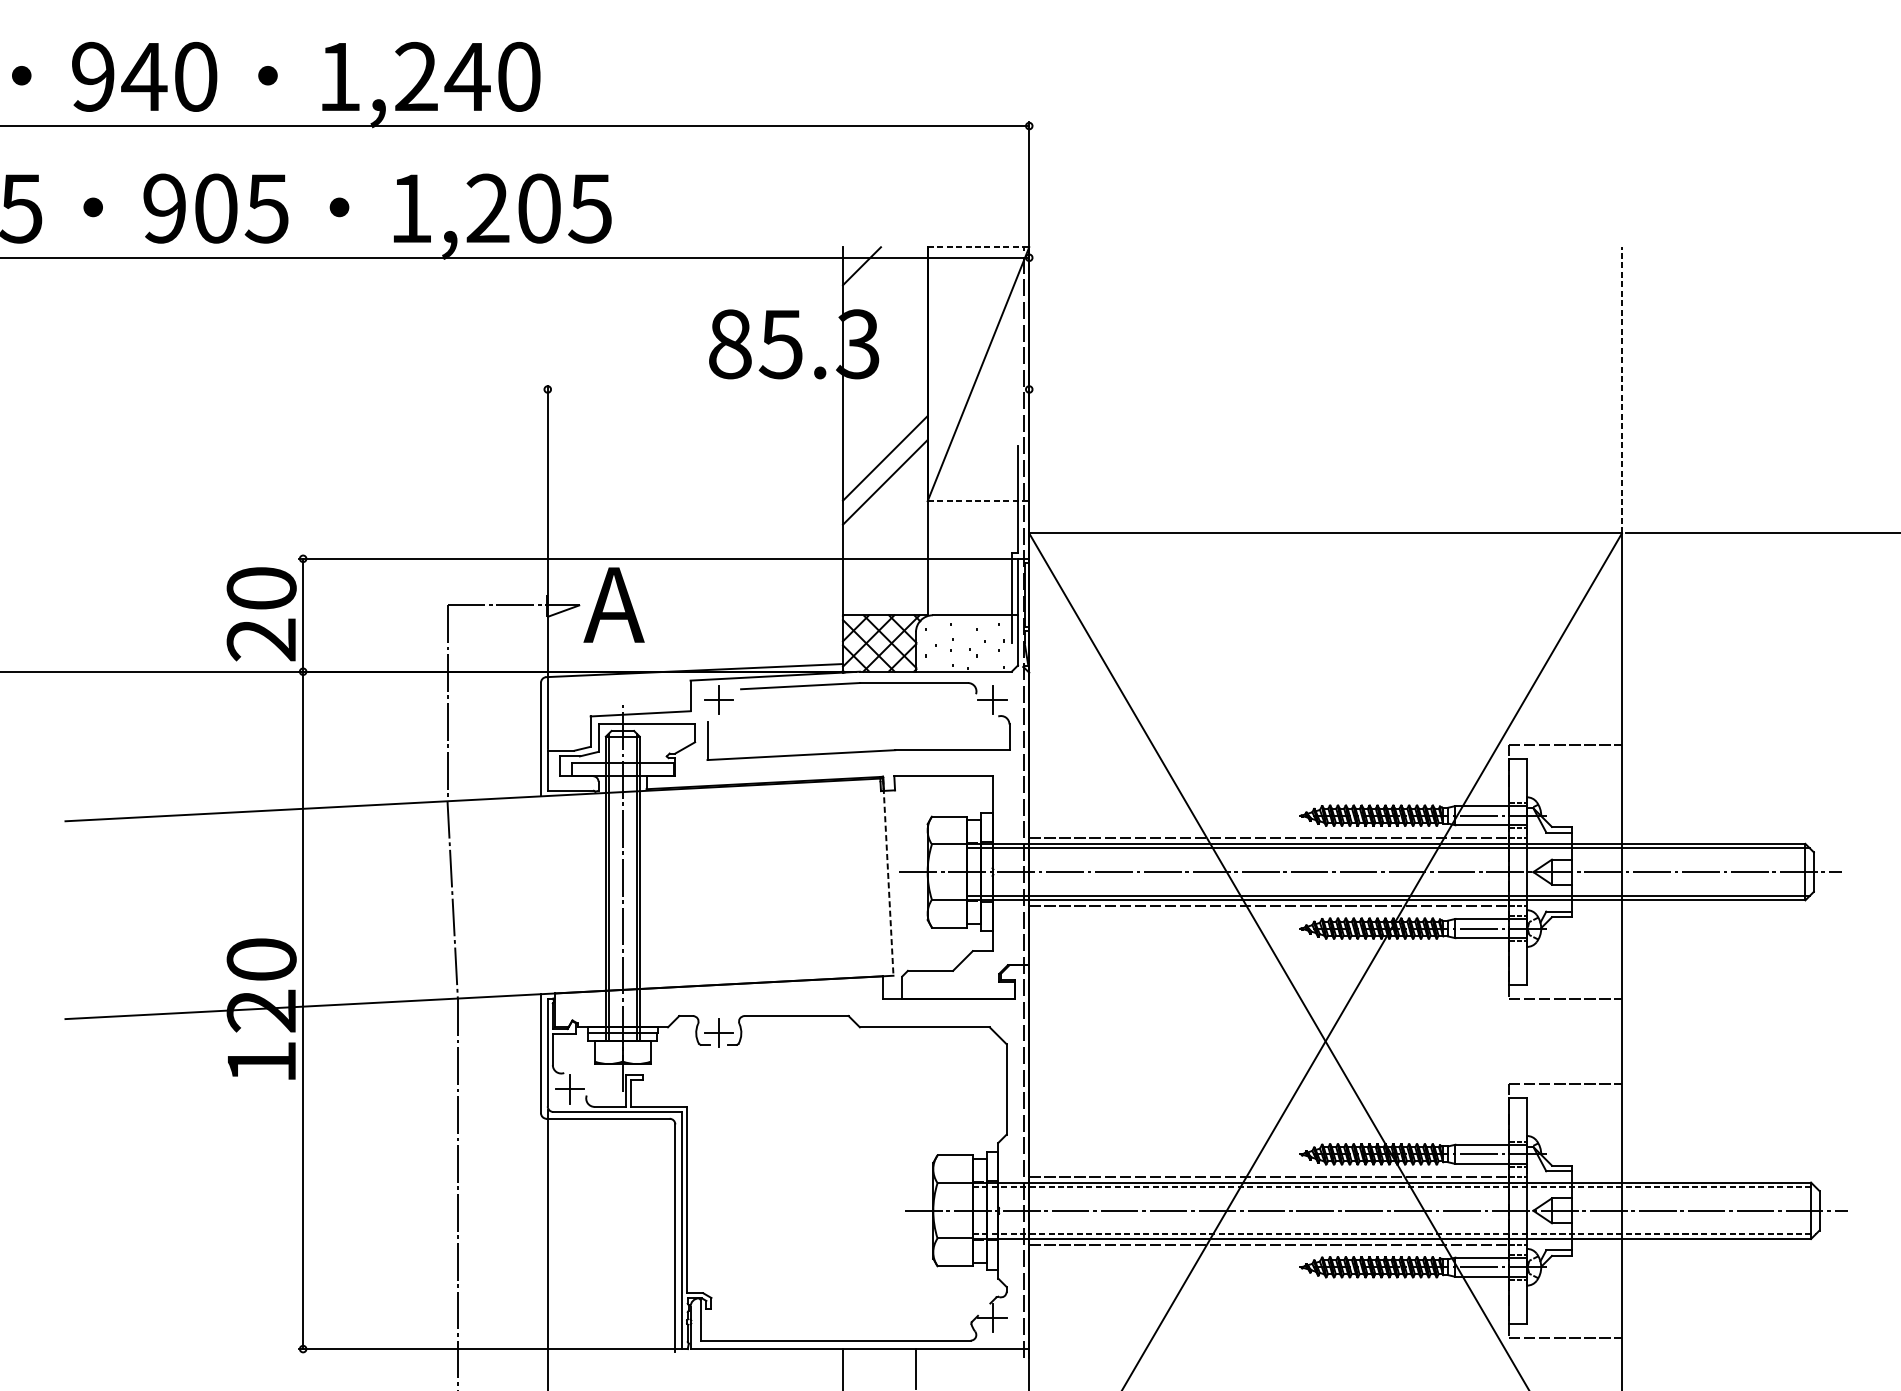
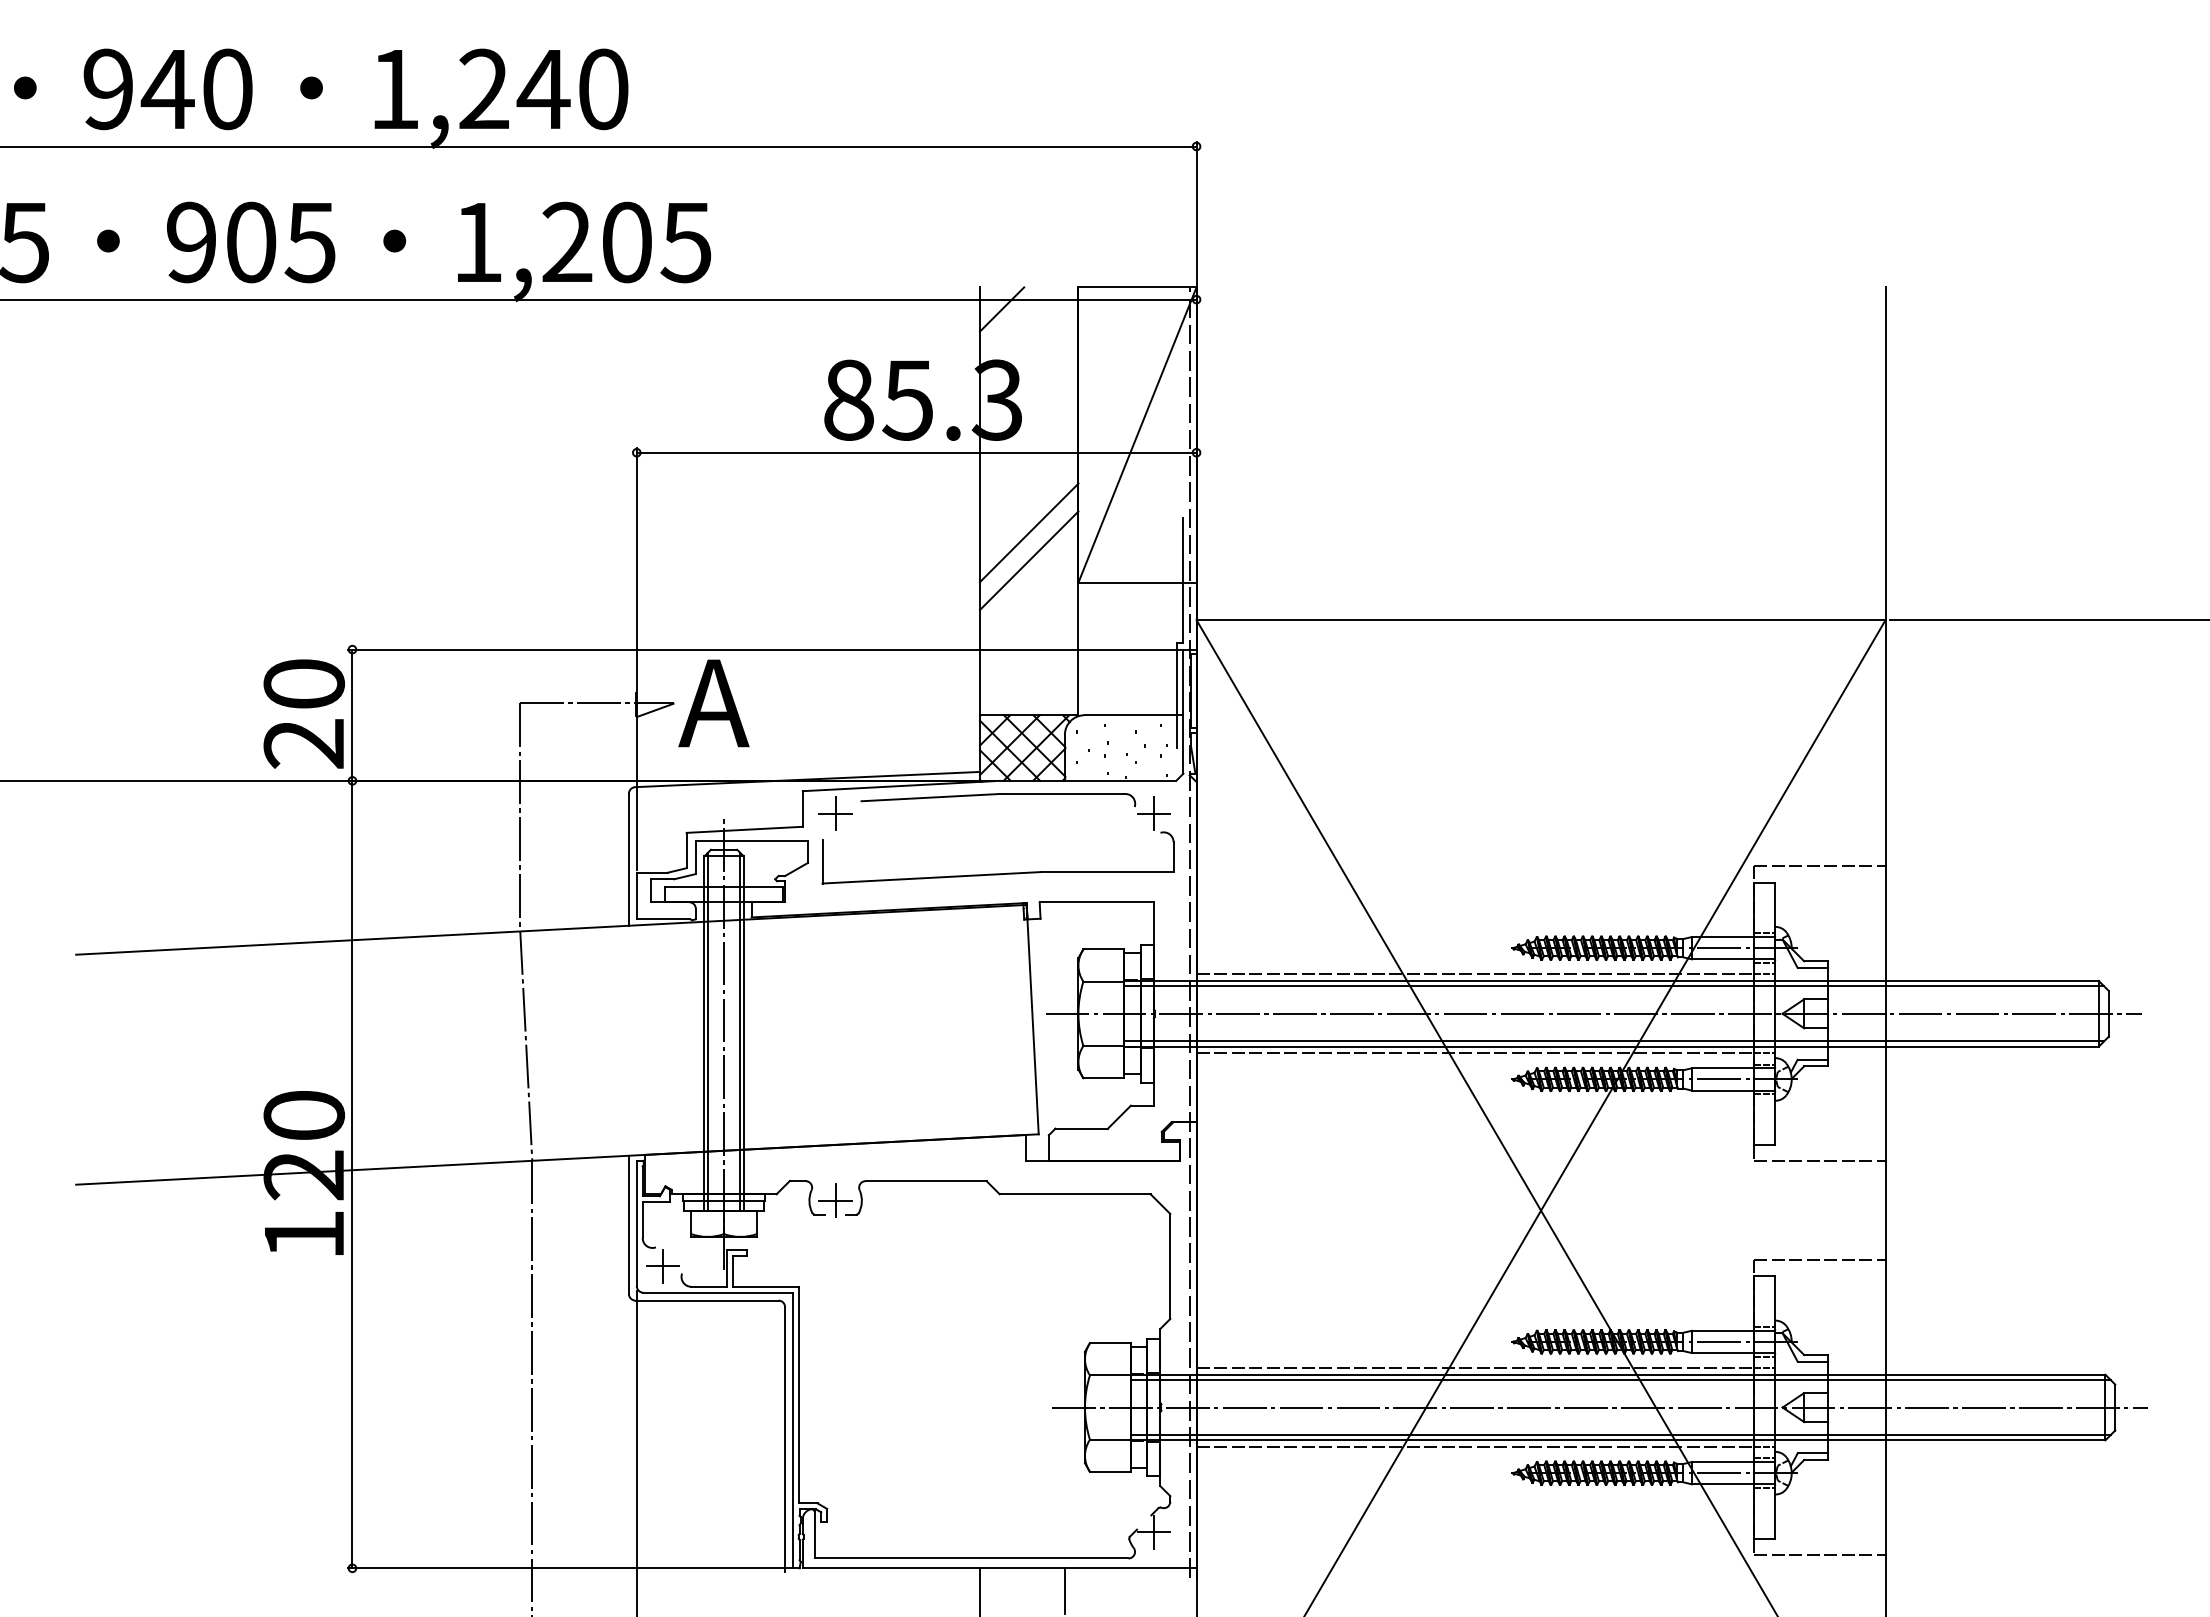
line: (979, 247) -> (1138, 287), dashed -> solid
line: (788, 389) -> (916, 452), added
line: (1621, 390) -> (1885, 453), dashed -> solid
line: (979, 501) -> (1138, 582), dashed -> solid
line: (888, 877) -> (1032, 1019), dashed -> solid
line: (1393, 1187) -> (1620, 1380), dashed -> solid
line: (1393, 1234) -> (1620, 1435), dashed -> solid

